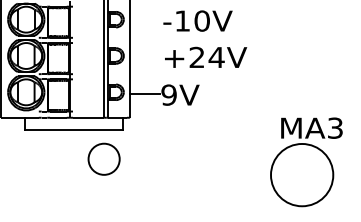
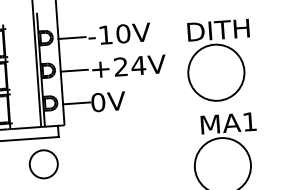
line: (145, 21) -> (72, 37), added
line: (145, 58) -> (74, 71), added
part: (306, 58) -> (219, 60), added
text: (168, 94) -> (97, 102), 9V -> 0V
text: (335, 127) -> (249, 121), MA3 -> MA1

